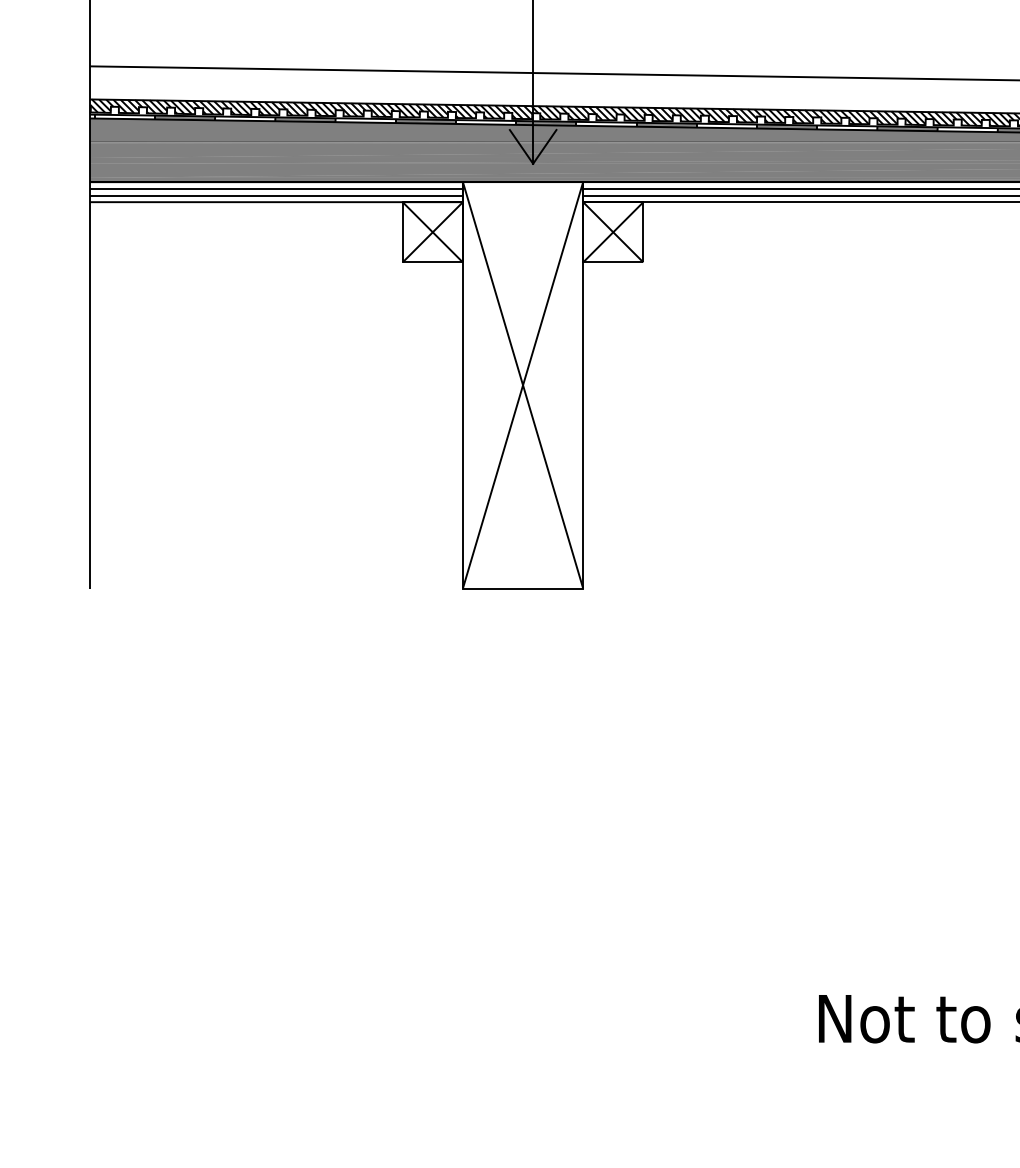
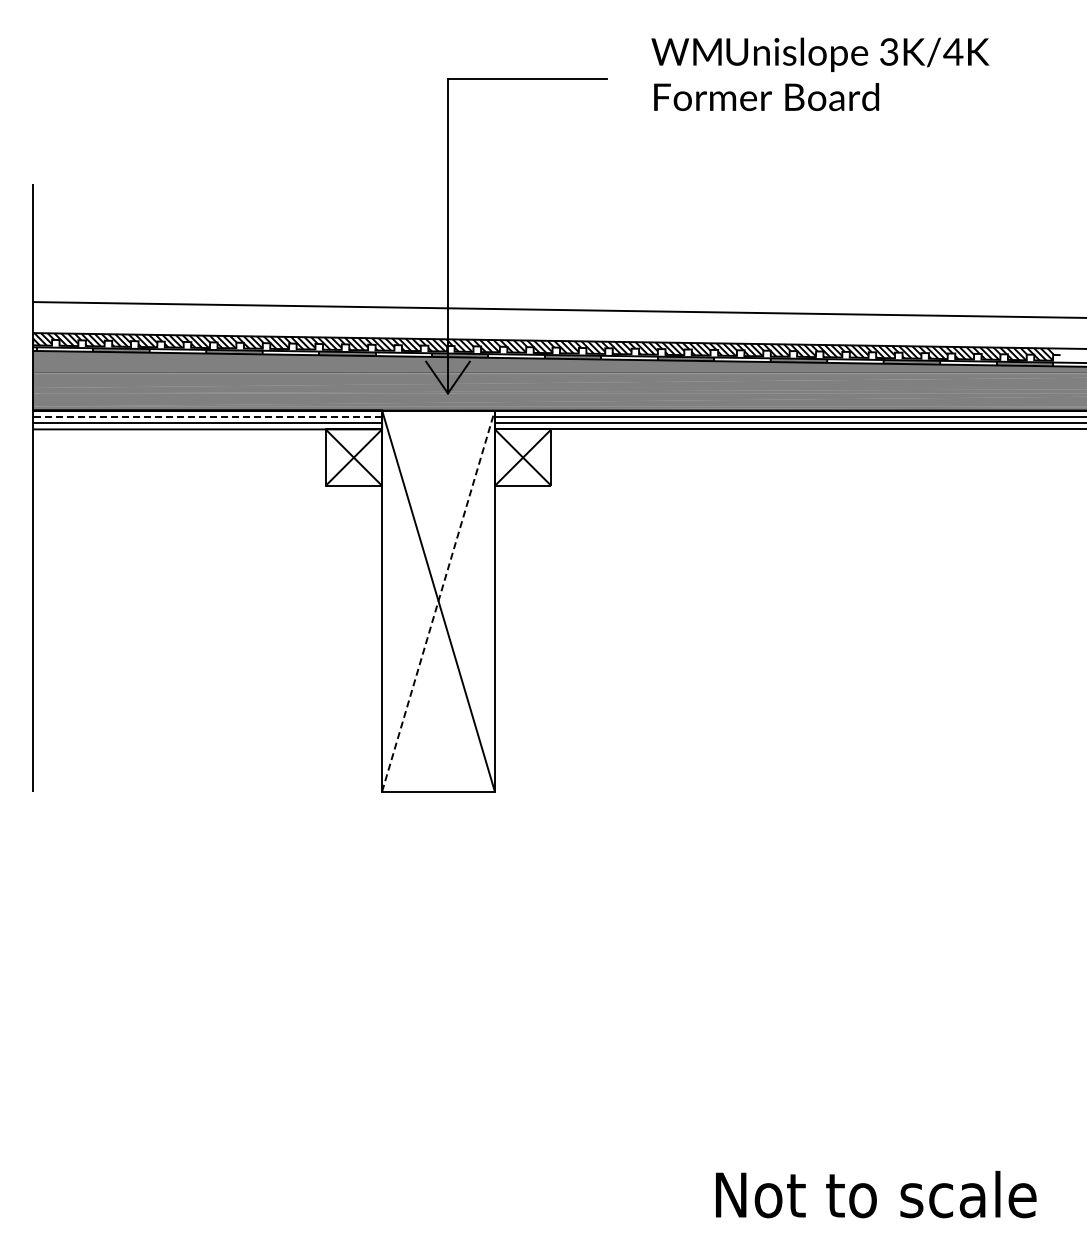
line: (276, 188) -> (207, 416), solid -> dashed
line: (523, 385) -> (438, 601), solid -> dashed

